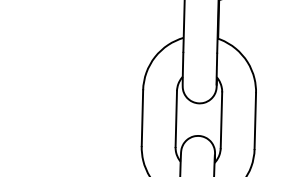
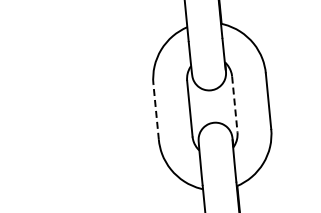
line: (142, 117) -> (156, 111), solid -> dashed
line: (221, 120) -> (234, 104), solid -> dashed

